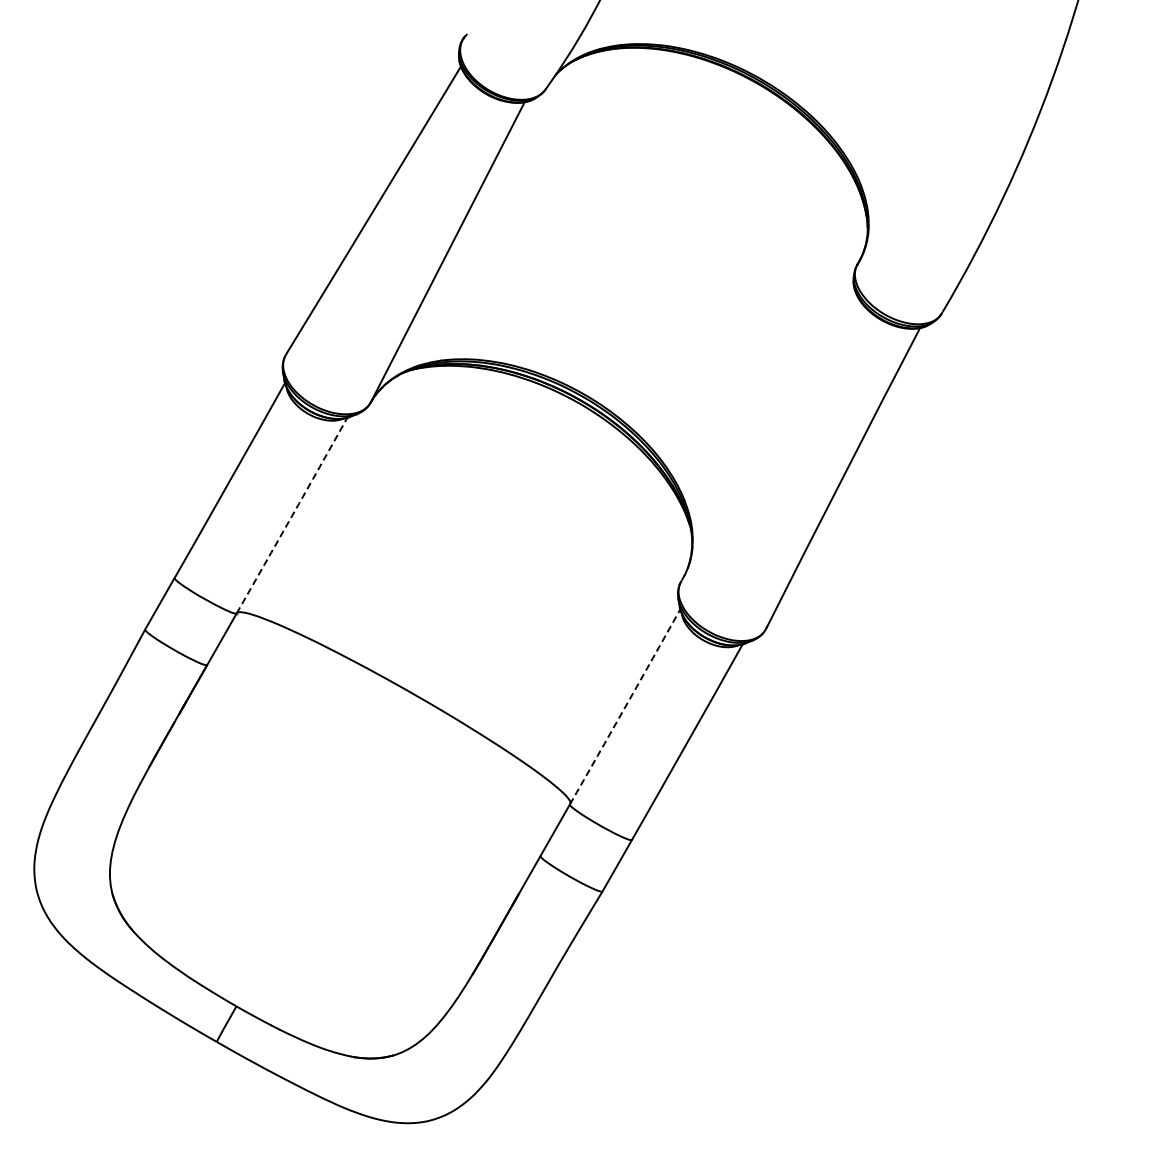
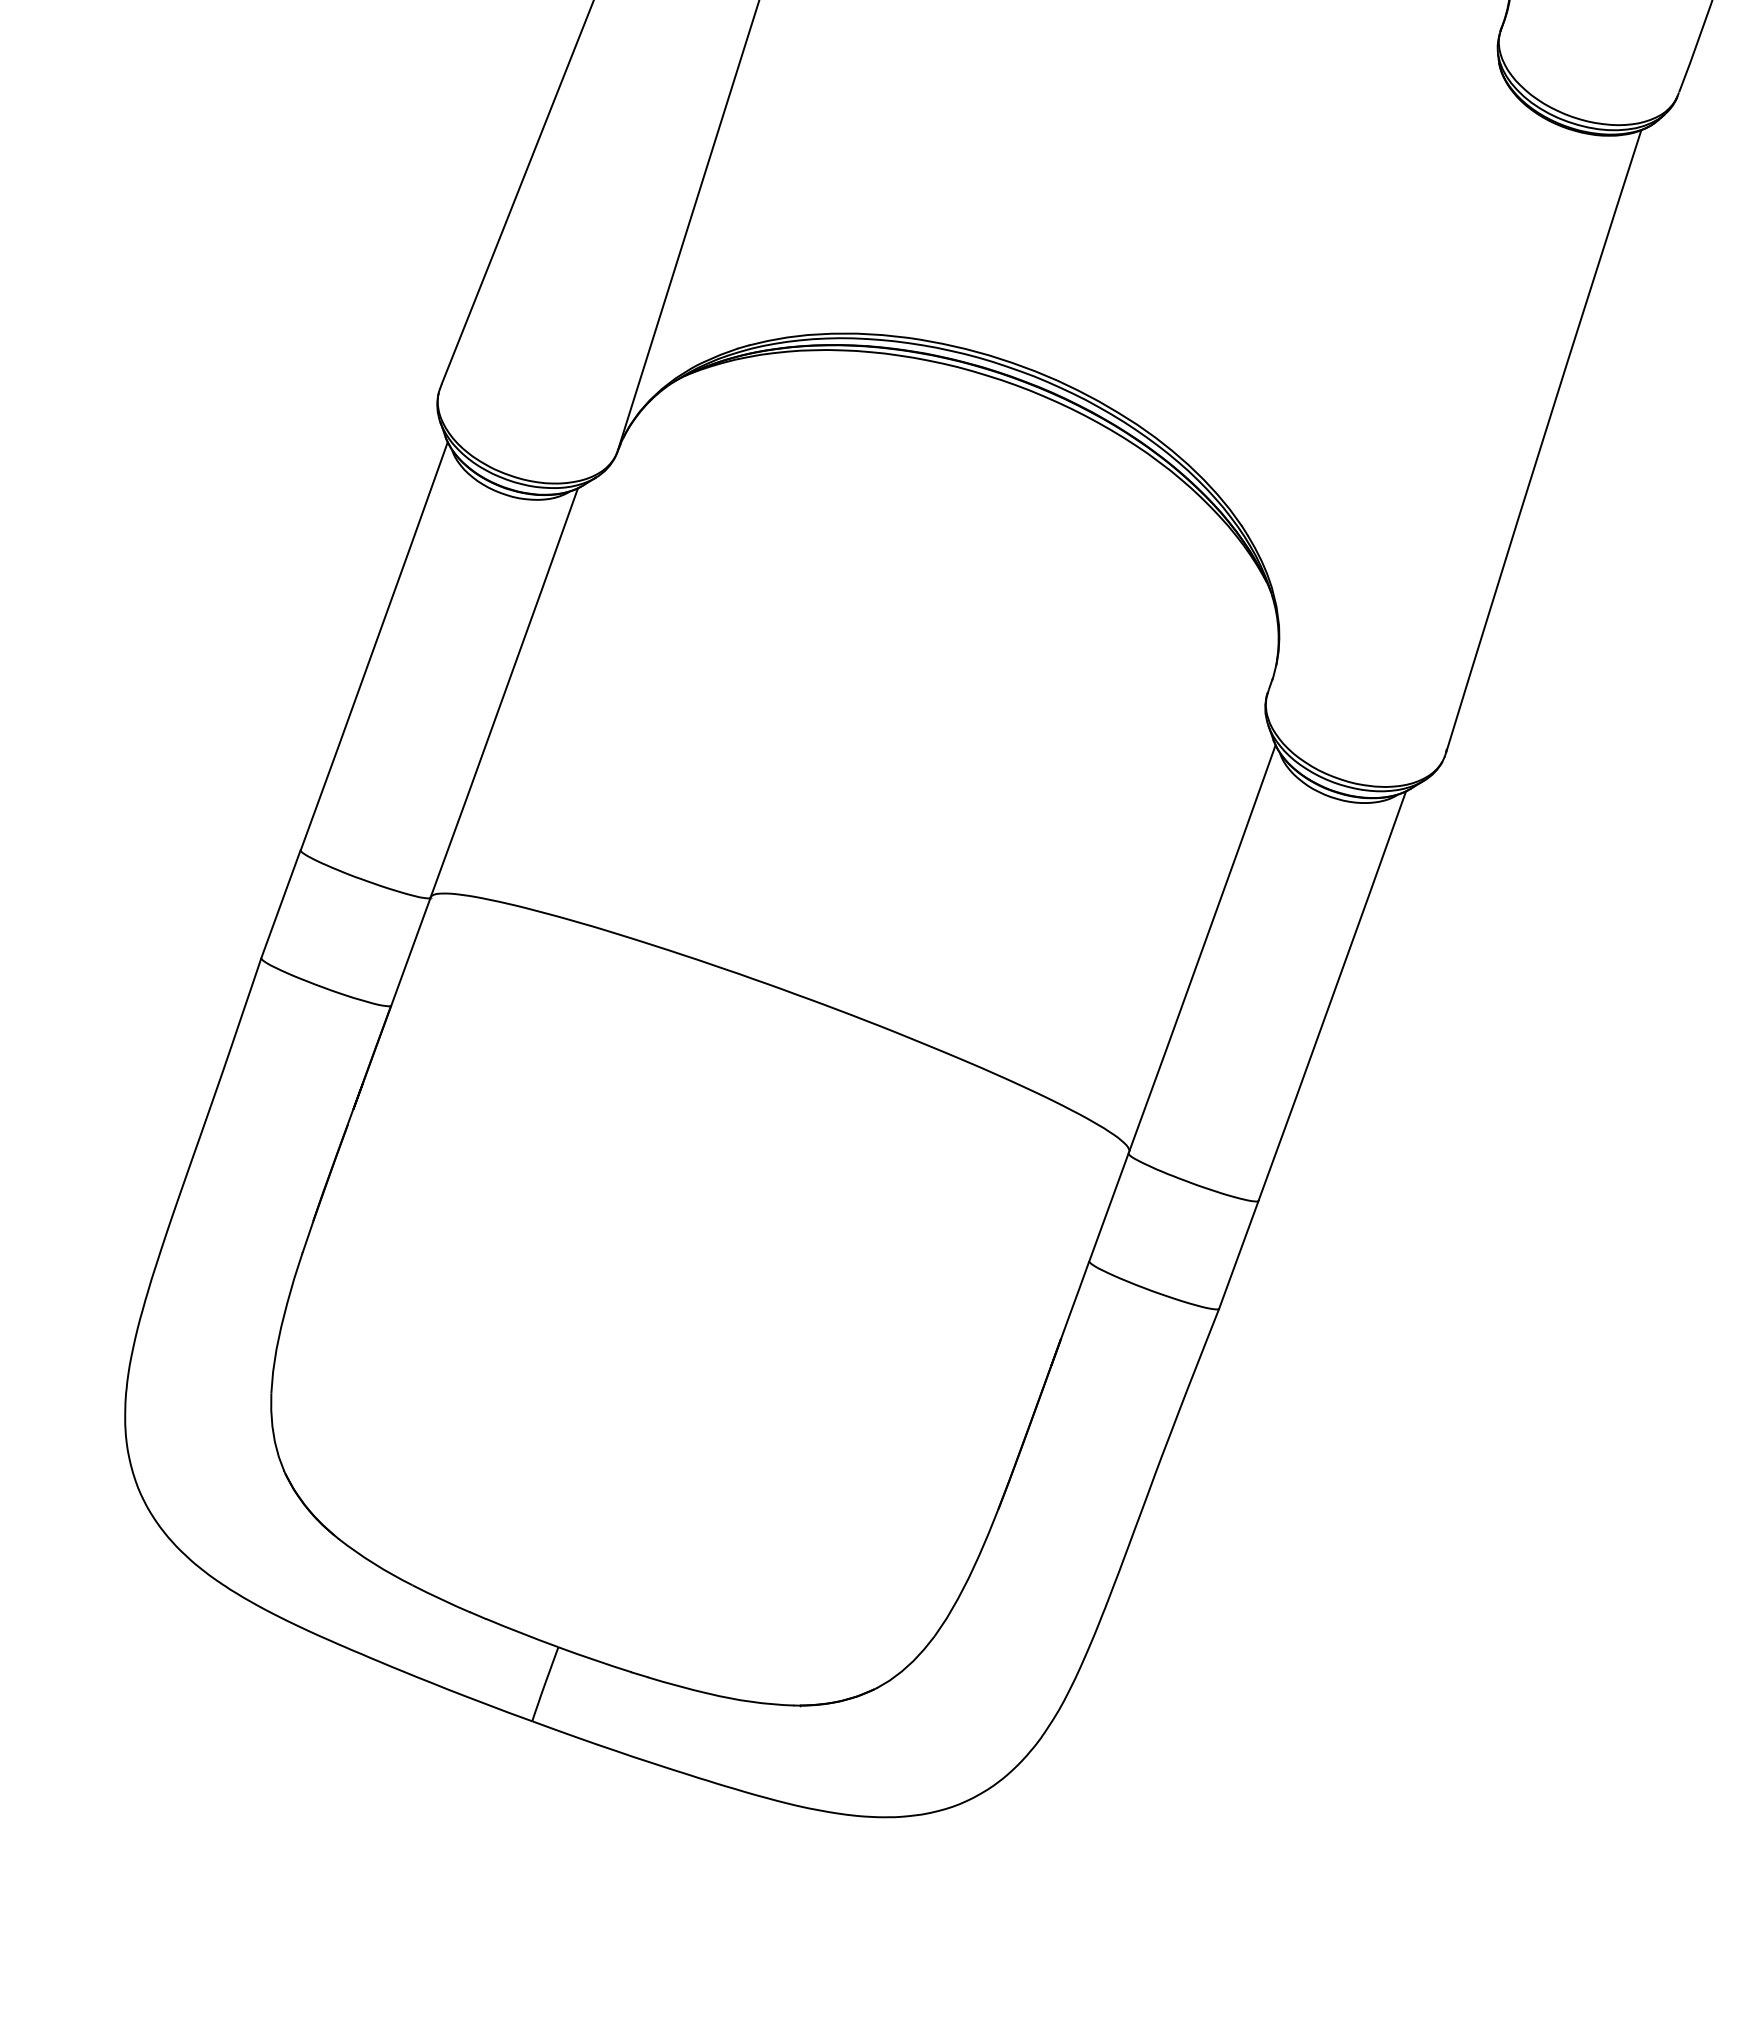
arc: (292, 515) -> (505, 692), dashed -> solid
arc: (625, 707) -> (1203, 950), dashed -> solid

